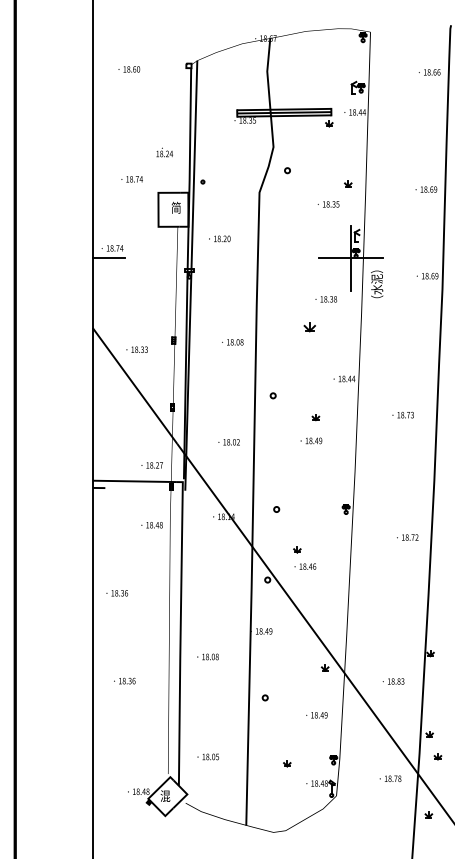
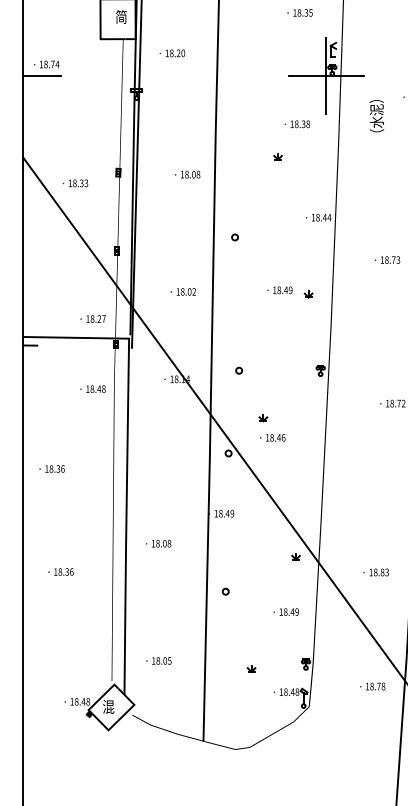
text: (377, 284) -> (377, 116), moved
part: (309, 326) -> (277, 156), size x0.62
part: (315, 417) -> (308, 294), moved

